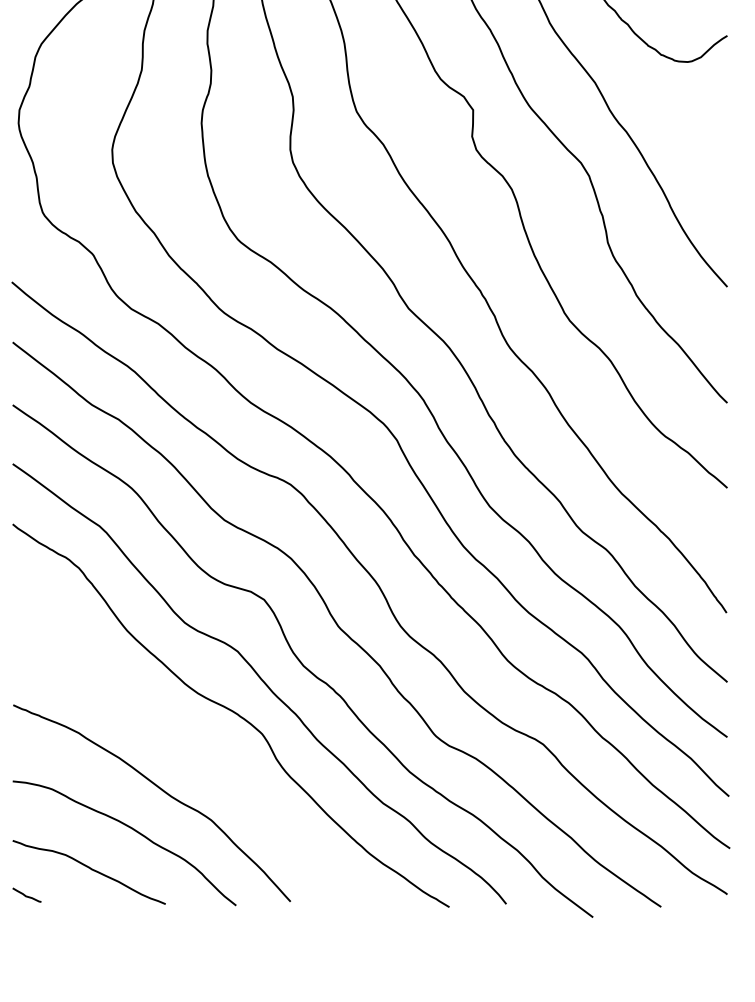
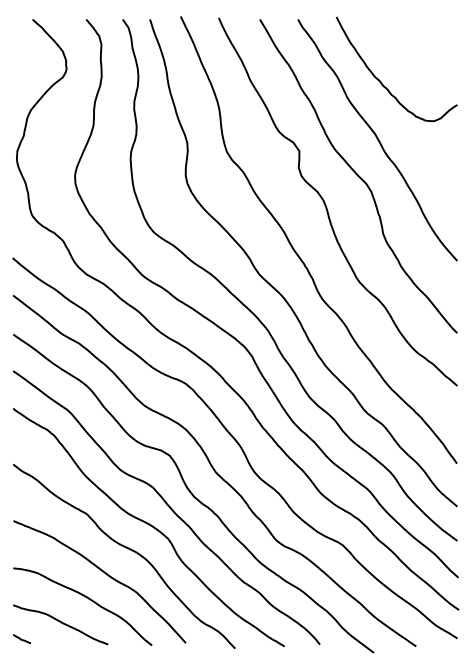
curve: (198, 751) -> (128, 549), added

